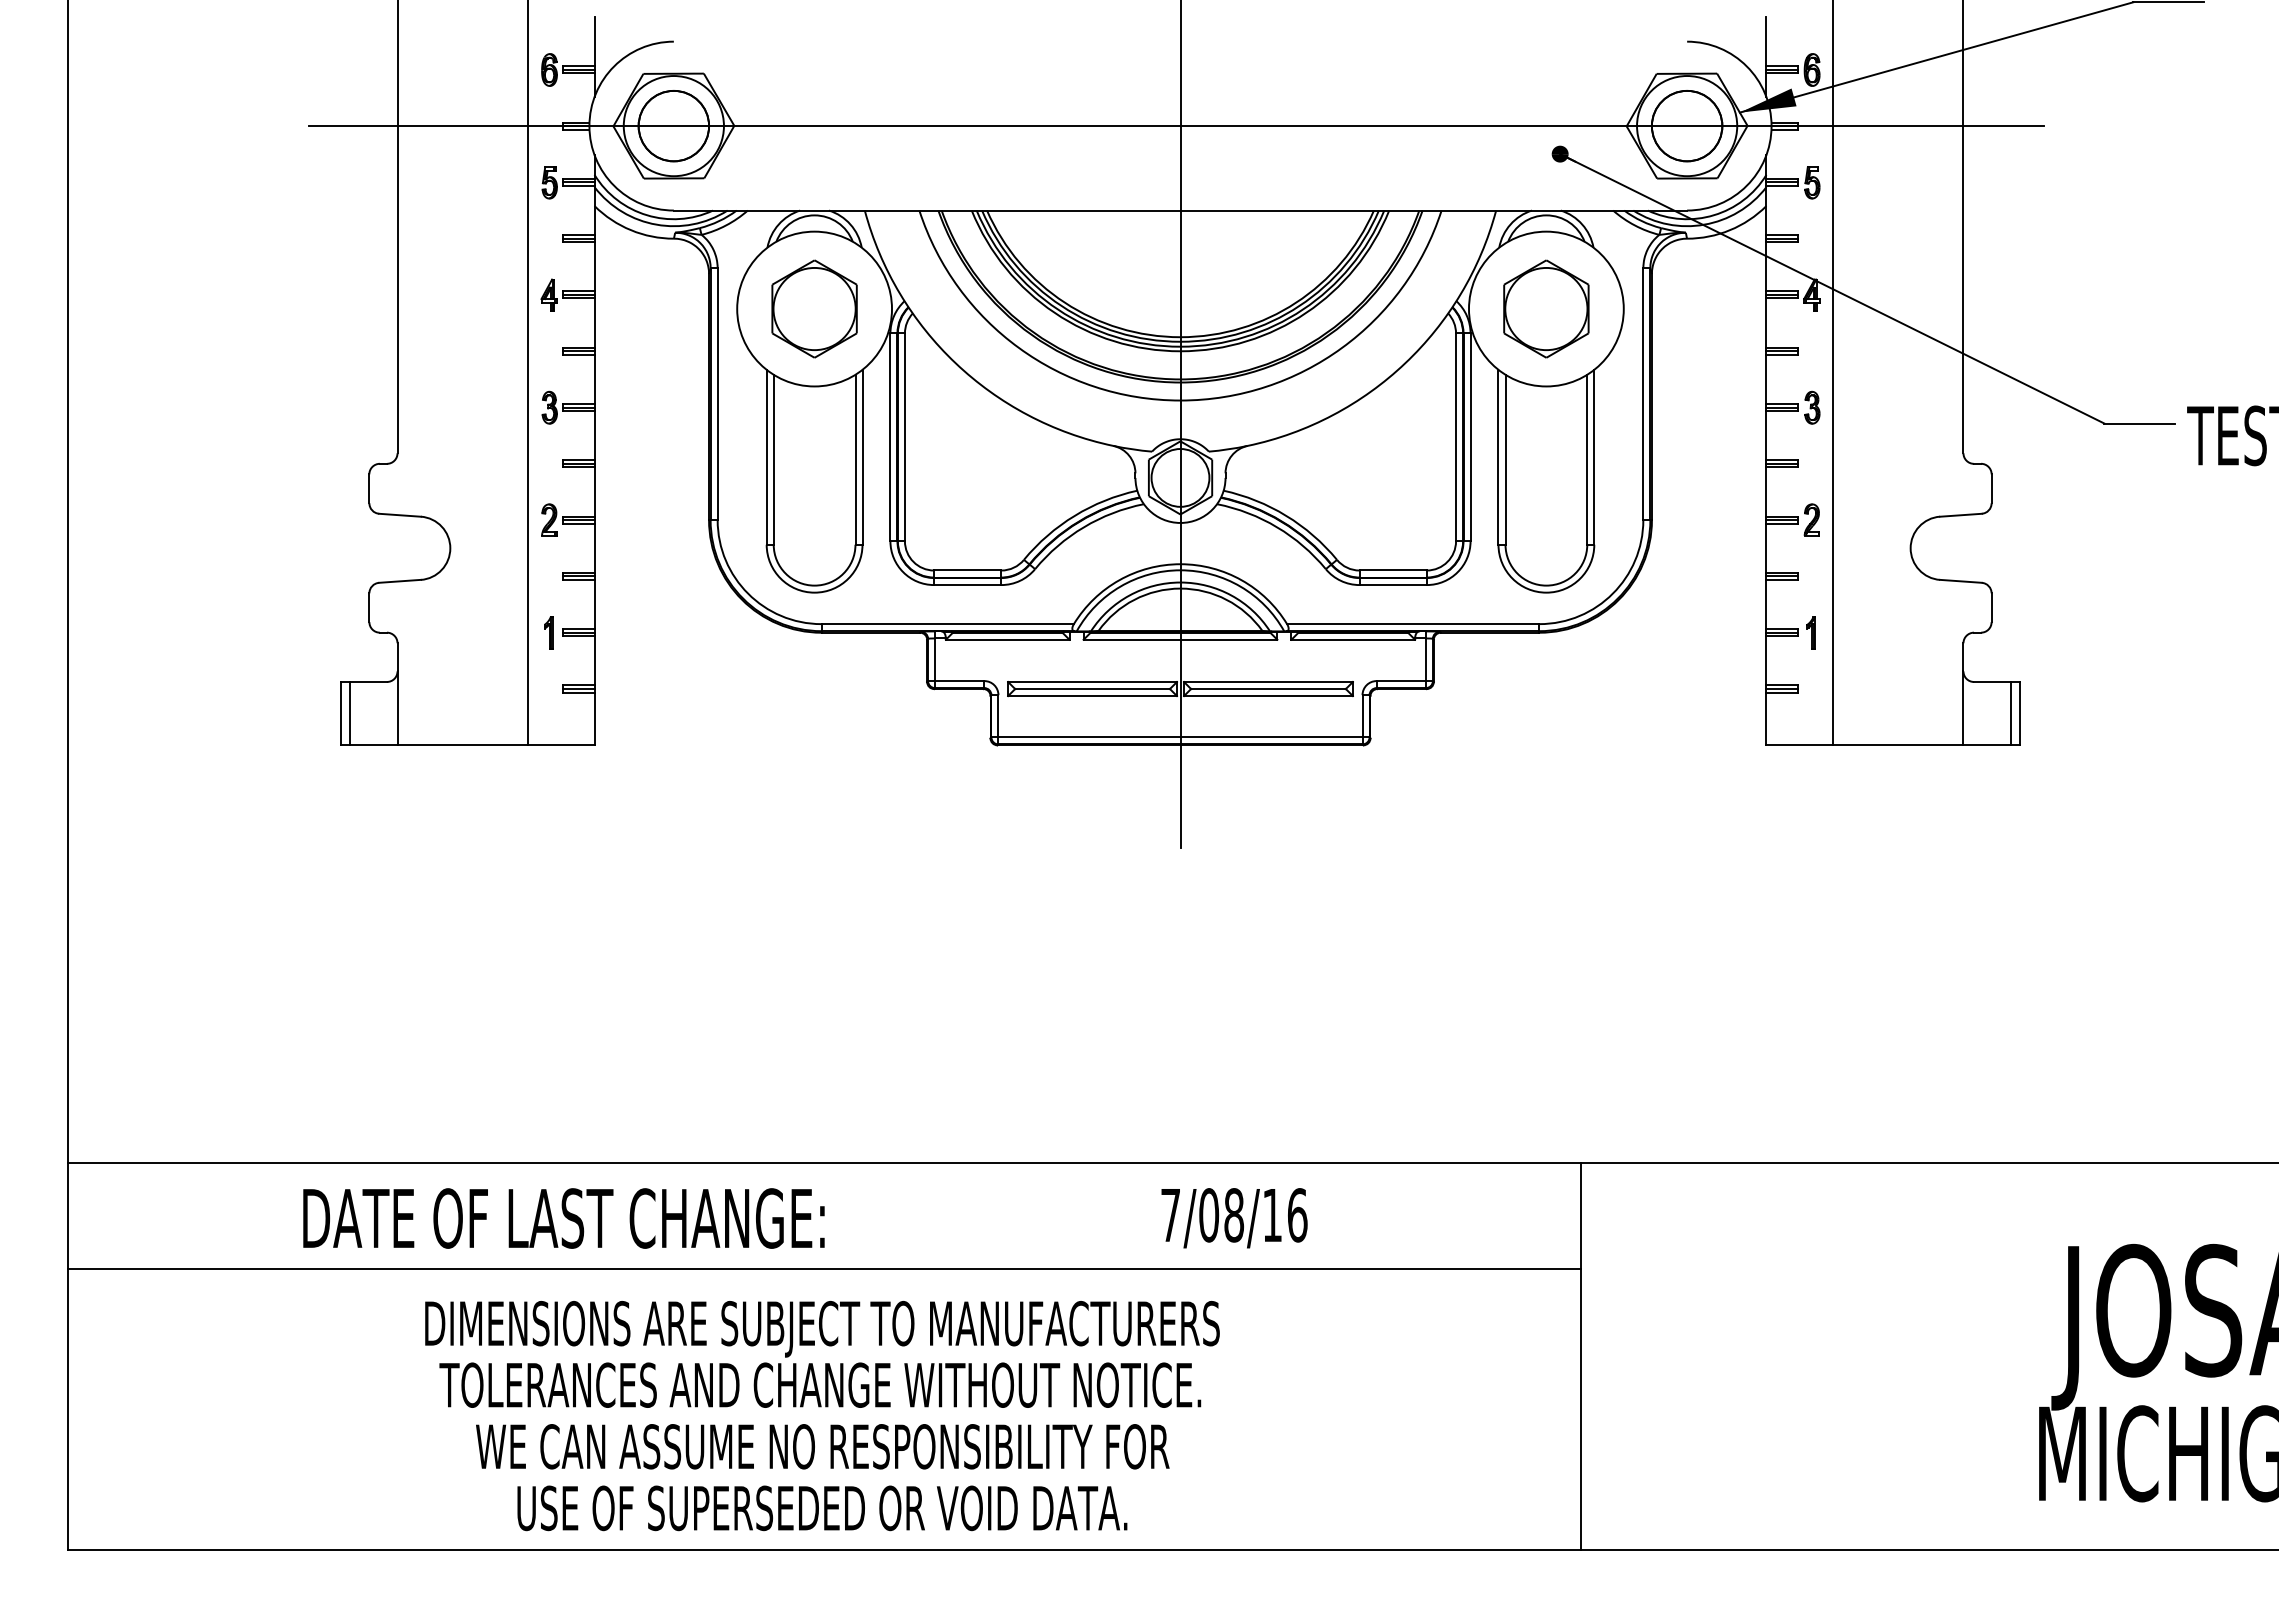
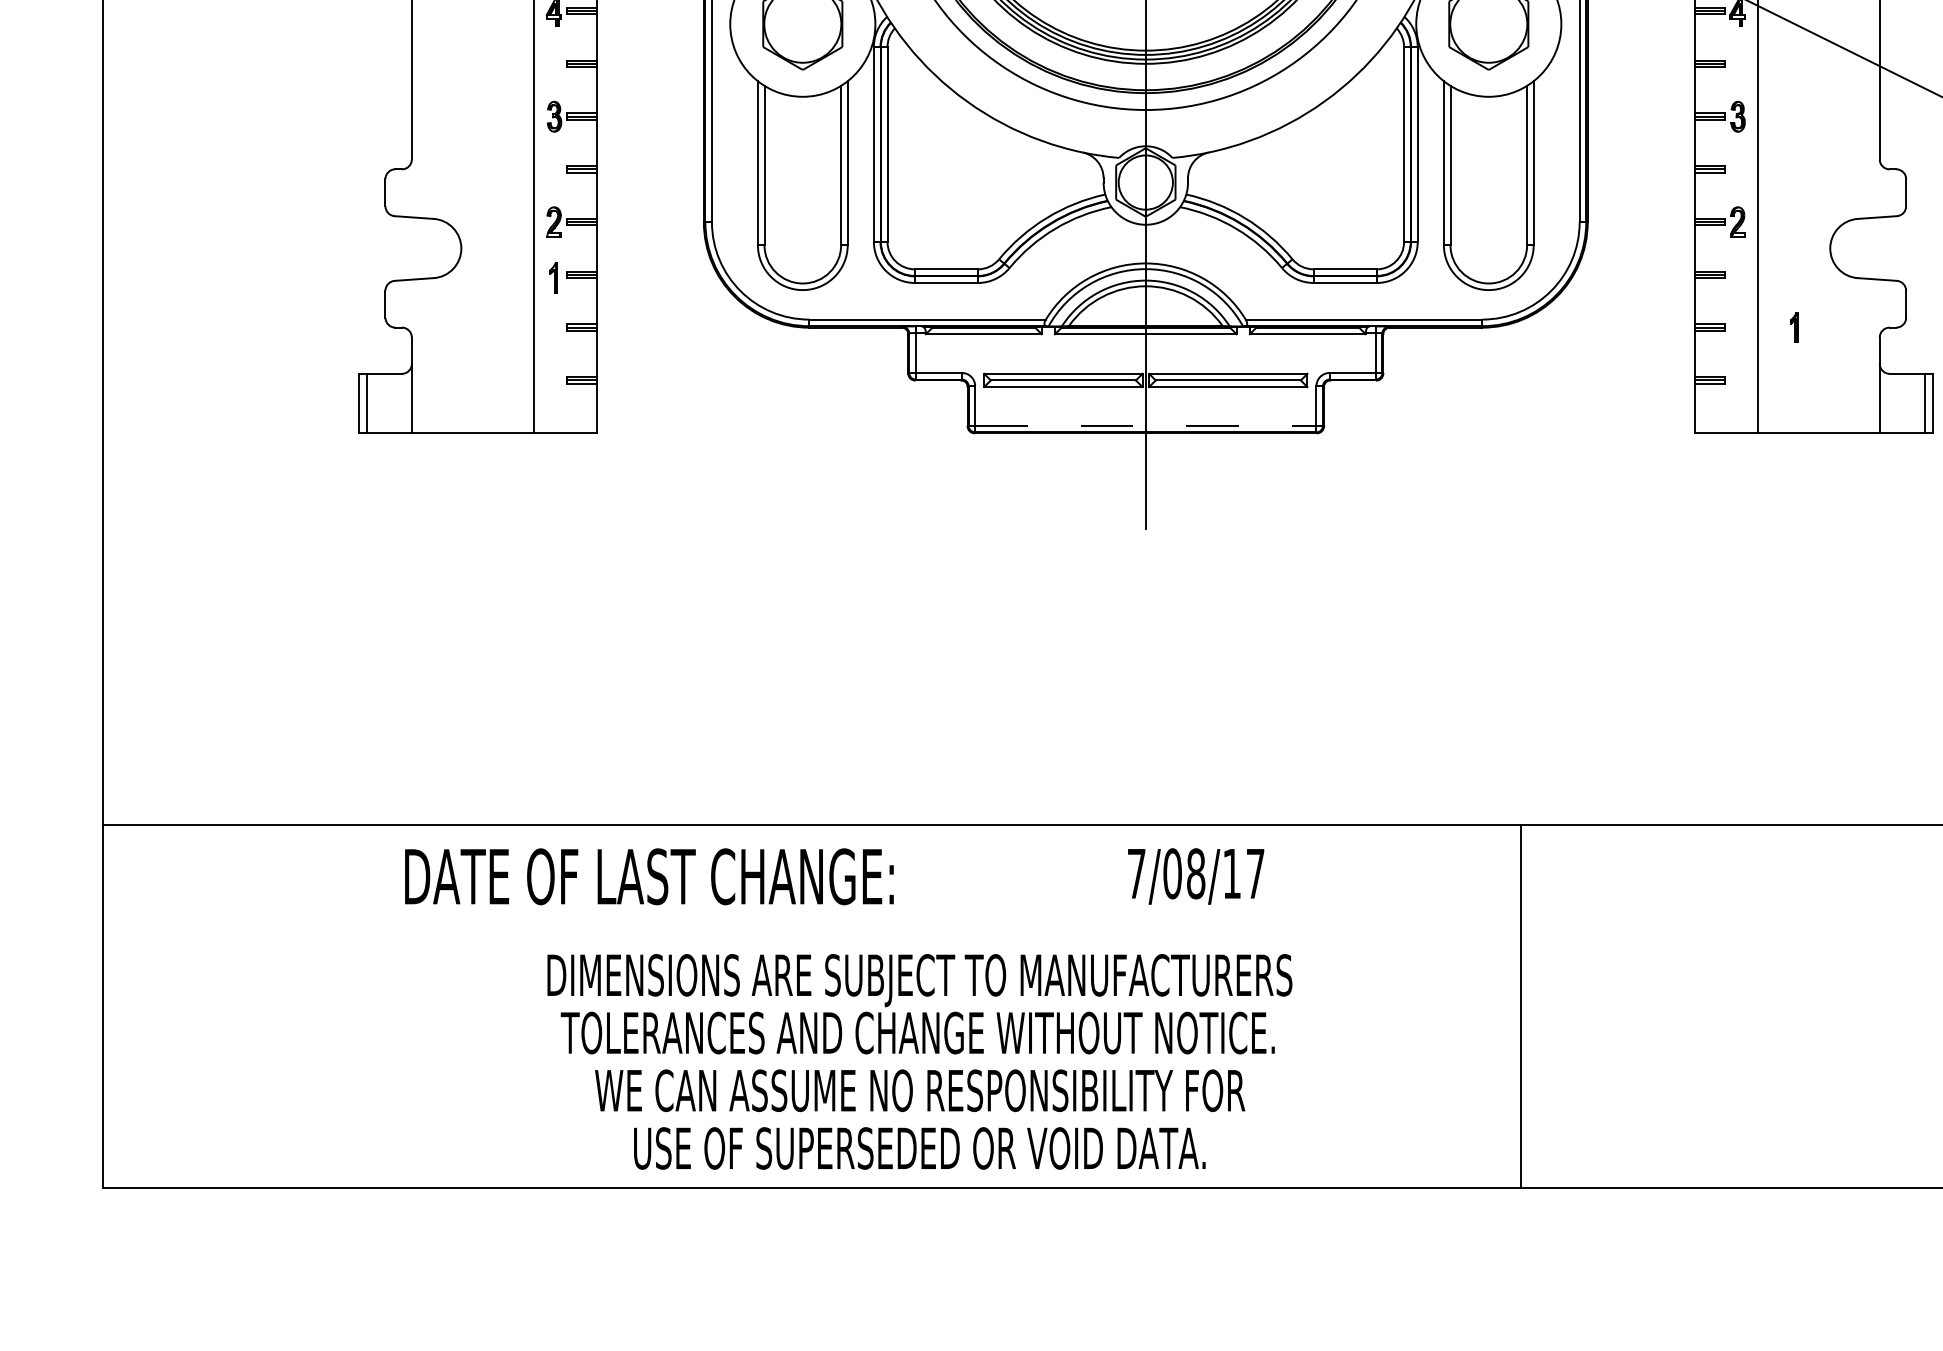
part: (548, 632) -> (553, 277), moved
part: (1810, 632) -> (1793, 327), moved
line: (1181, 737) -> (1146, 425), solid -> dashed
text: (1297, 1215) -> (1255, 873), 7/08/16 -> 7/08/17
text: (563, 1218) -> (648, 876), moved
line: (824, 1268) -> (812, 923), removed
text: (822, 1416) -> (919, 1062), moved

